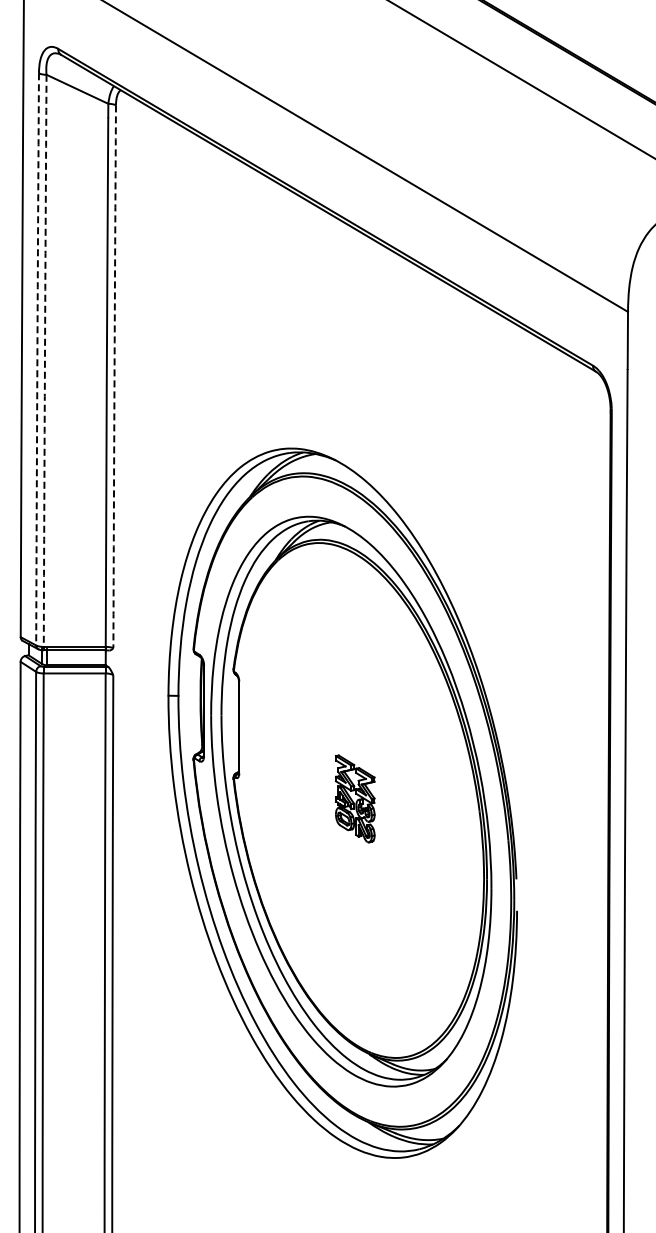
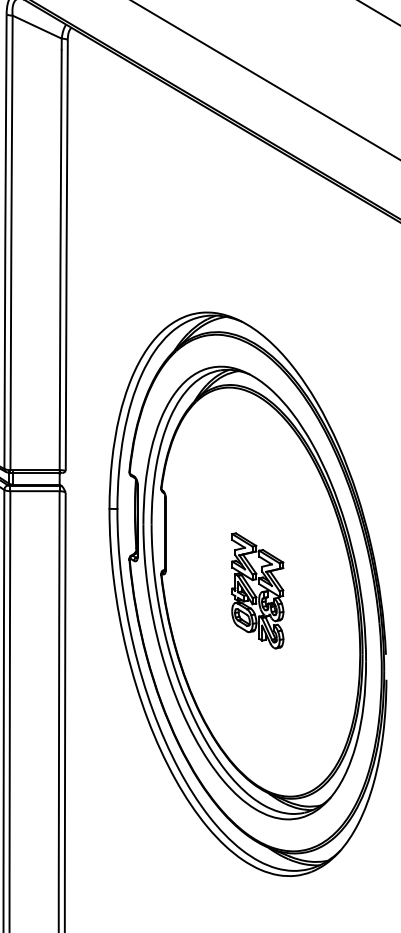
arc: (37, 359) -> (5, 241), dashed -> solid
arc: (44, 360) -> (11, 242), dashed -> solid
arc: (114, 376) -> (66, 255), dashed -> solid
part: (355, 798) -> (258, 590), size x1.67

